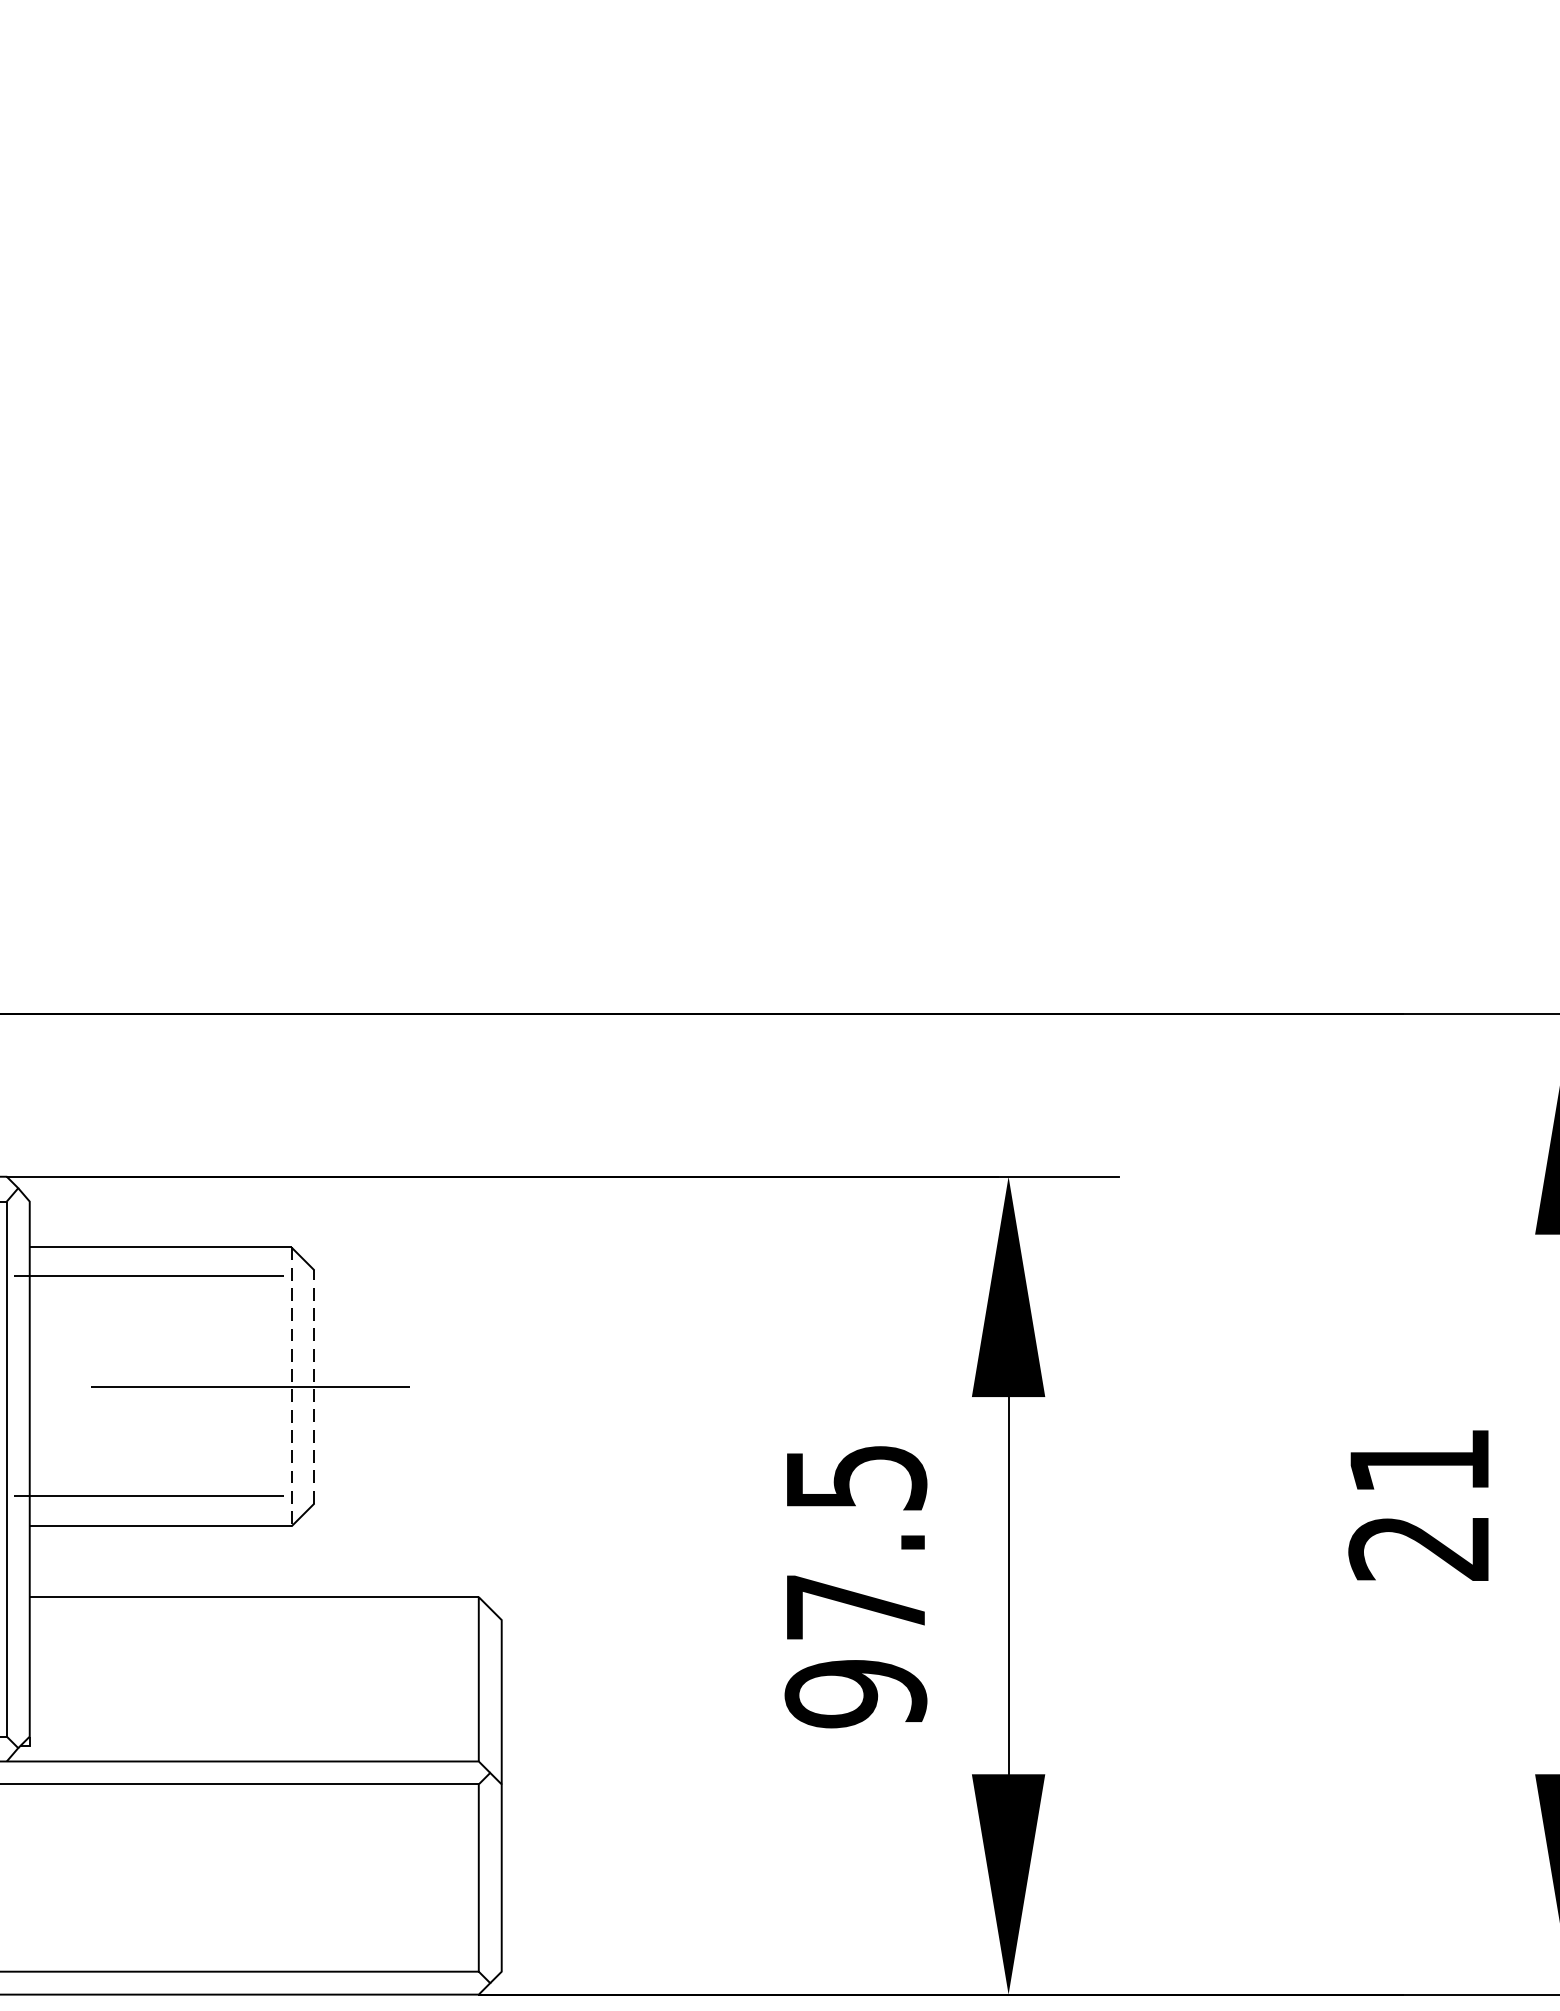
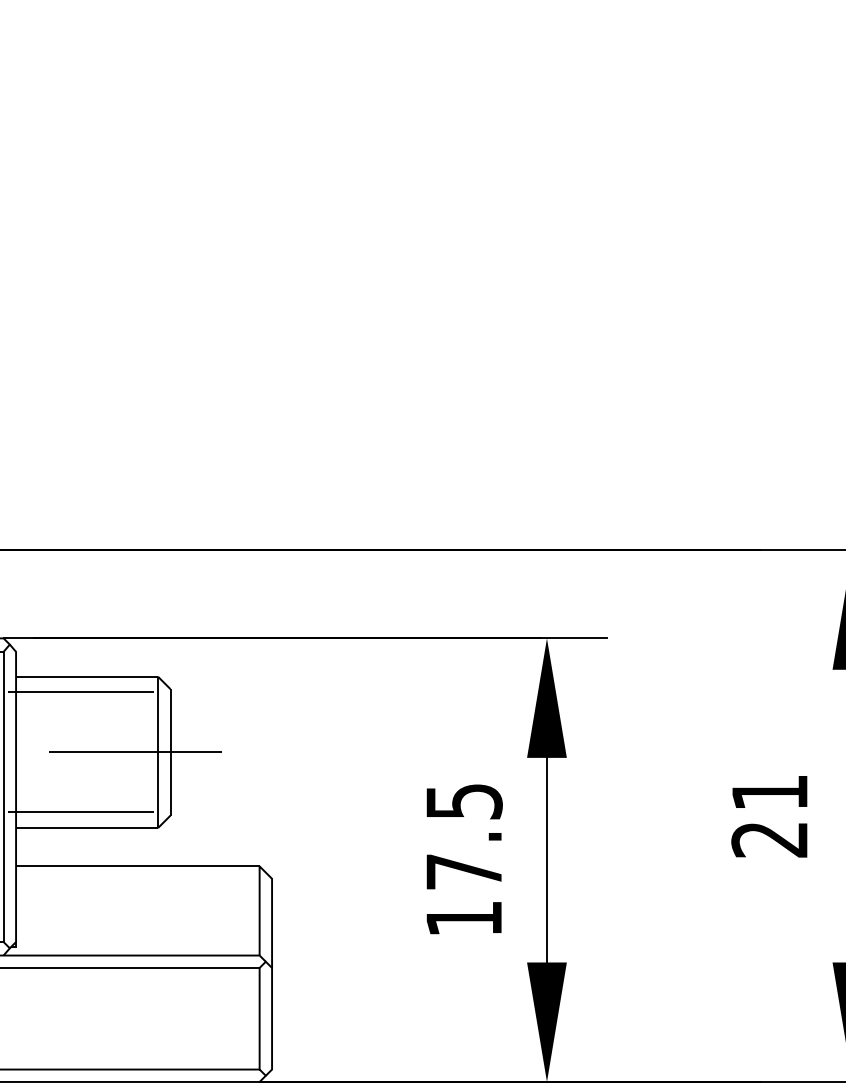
line: (314, 1385) -> (170, 751), dashed -> solid
line: (292, 1387) -> (158, 752), dashed -> solid
text: (854, 1693) -> (463, 918), 97.5 -> 17.5

